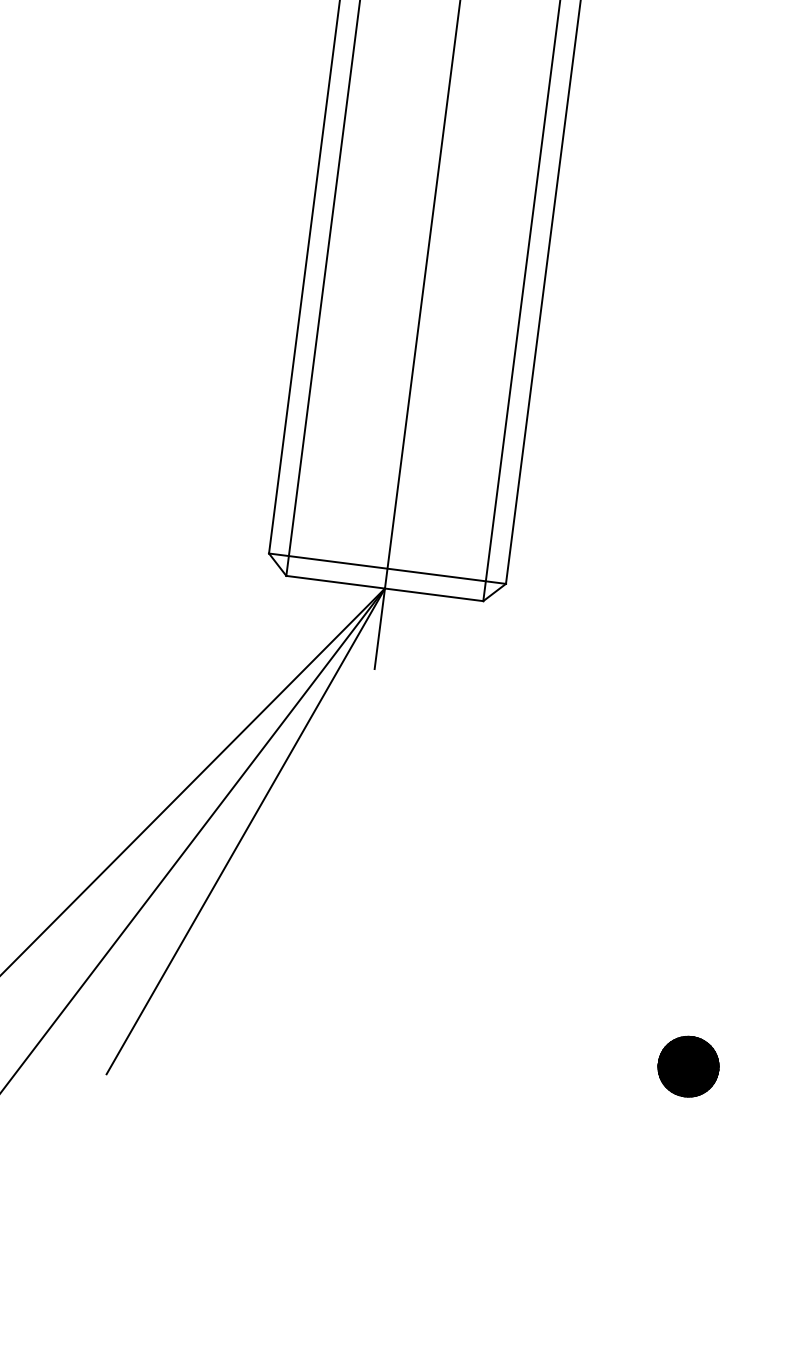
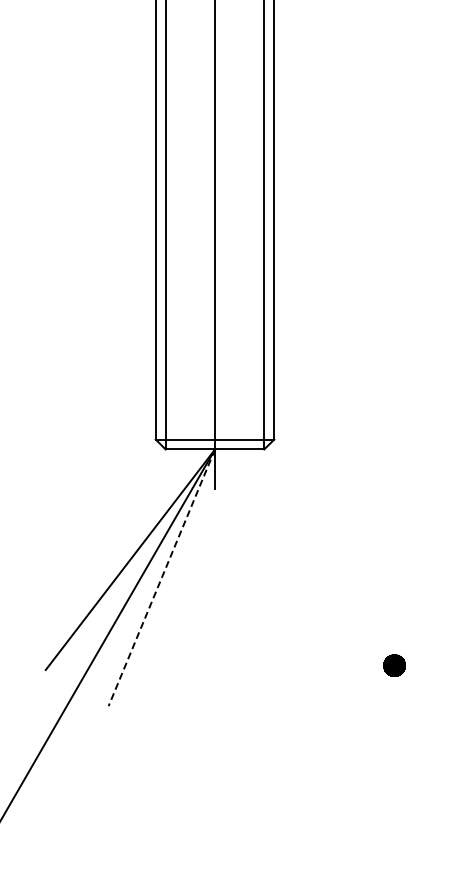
line: (245, 830) -> (161, 577), solid -> dashed
part: (688, 1066) -> (394, 665), size x0.7

